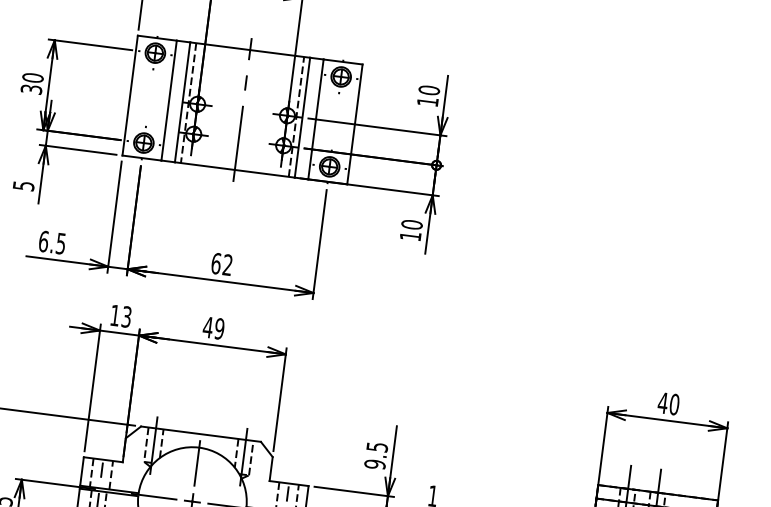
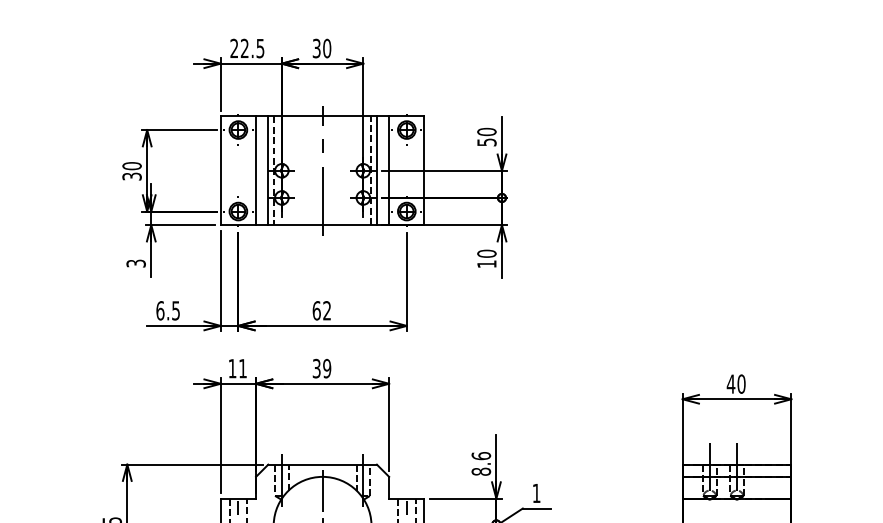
text: (427, 101) -> (486, 142), 10 -> 50
text: (23, 185) -> (135, 263), 5 -> 3
text: (126, 316) -> (242, 368), 13 -> 11
text: (207, 327) -> (316, 368), 49 -> 39
text: (376, 455) -> (481, 463), 9.5 -> 8.6

